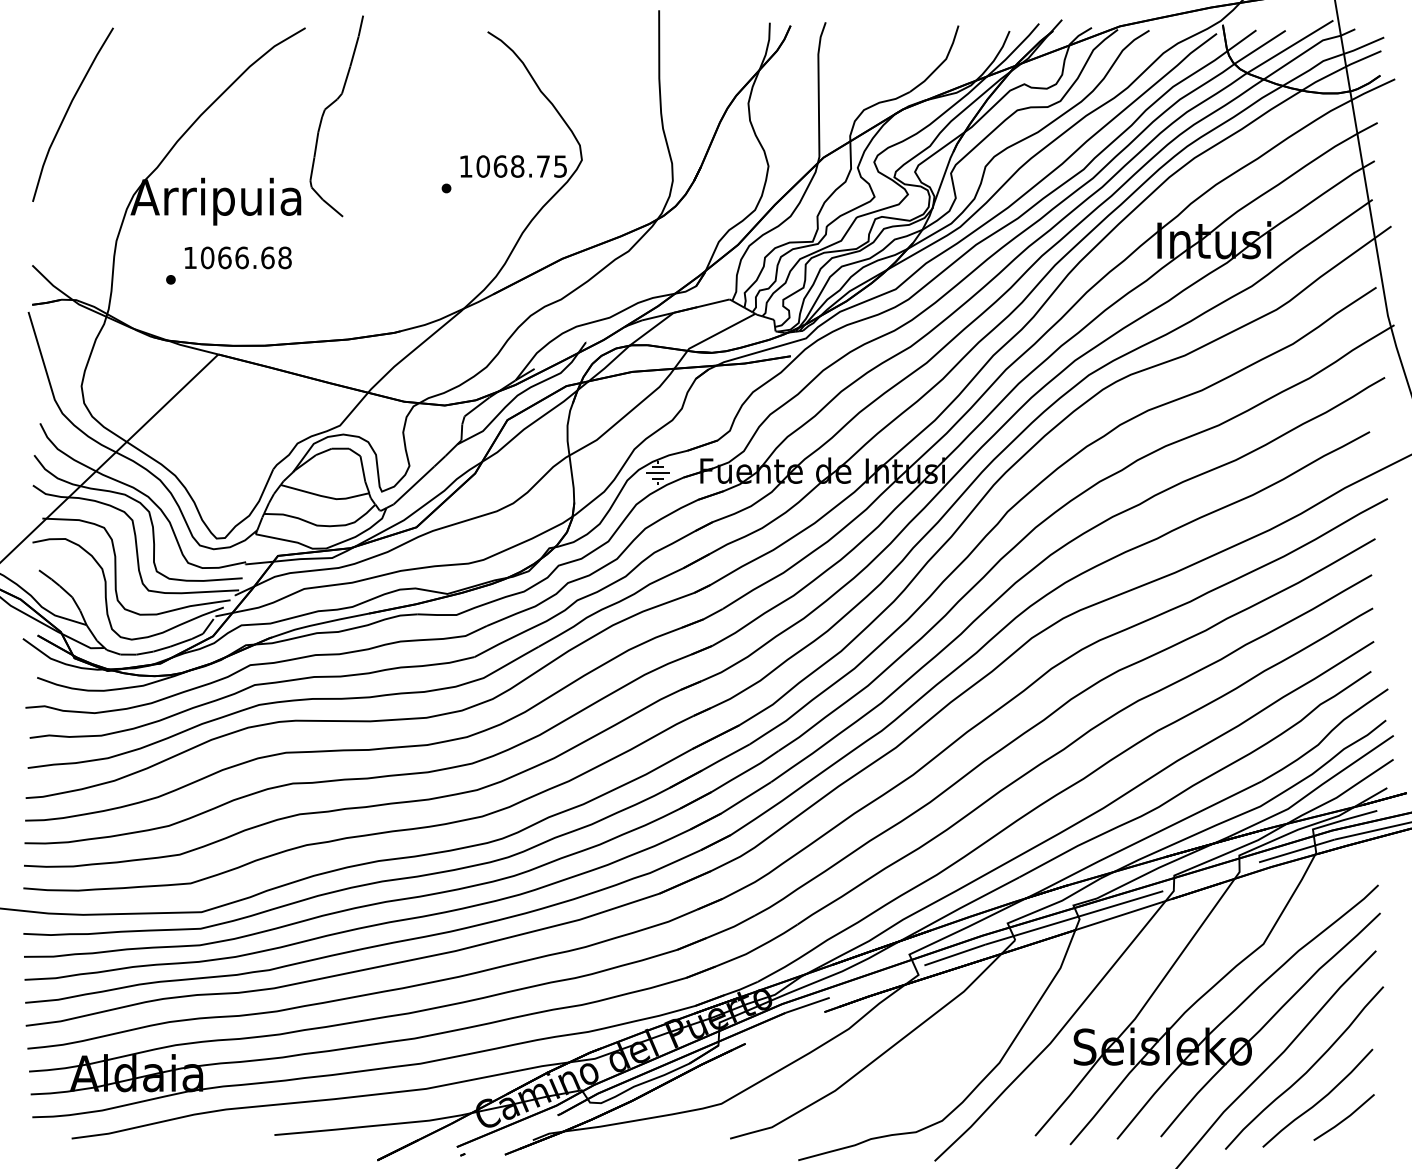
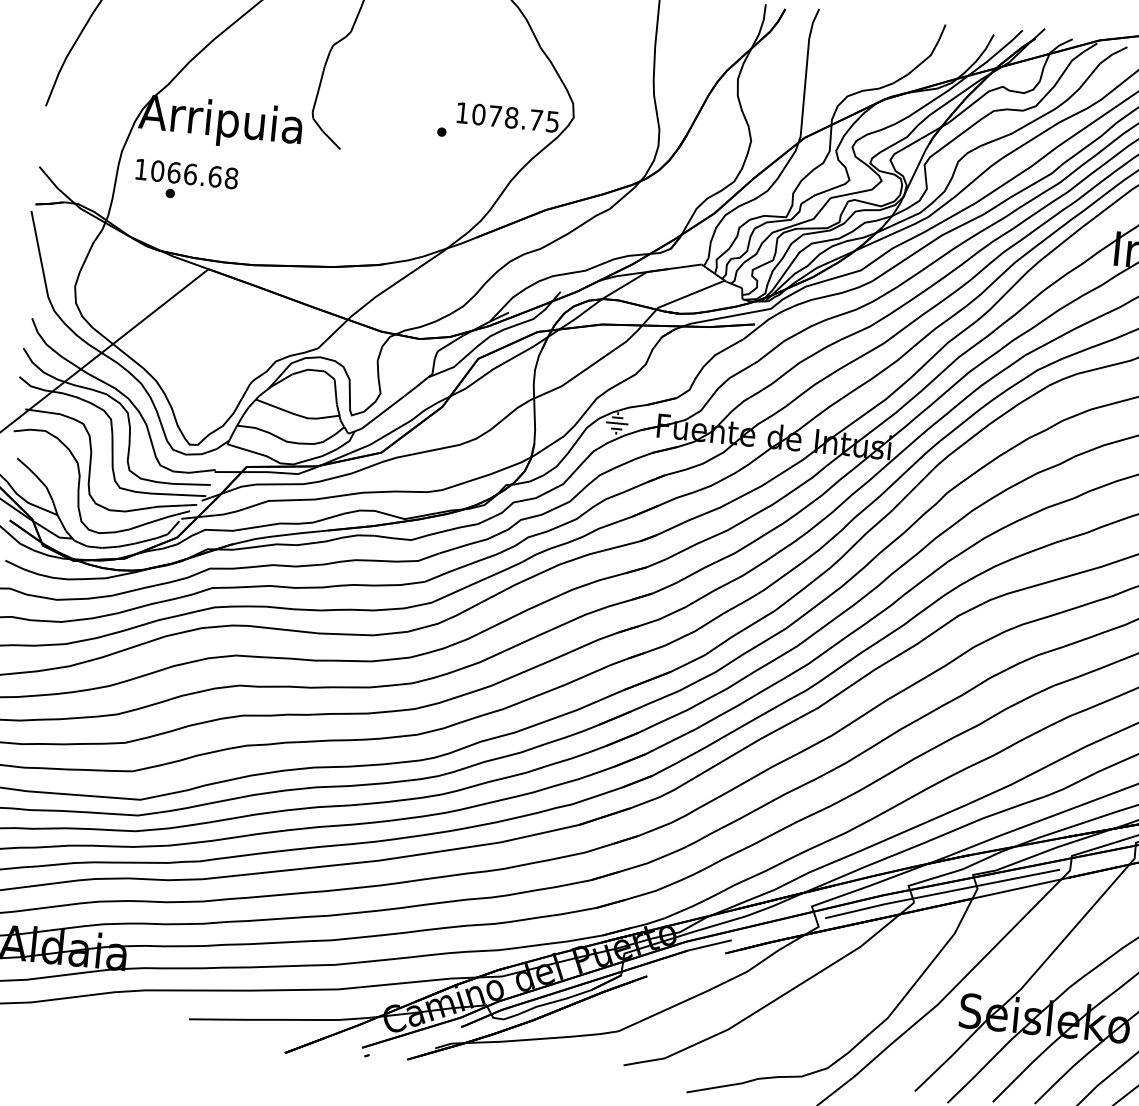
text: (500, 166) -> (495, 116), 1068.75 -> 1078.75
text: (237, 257) -> (186, 173), moved

